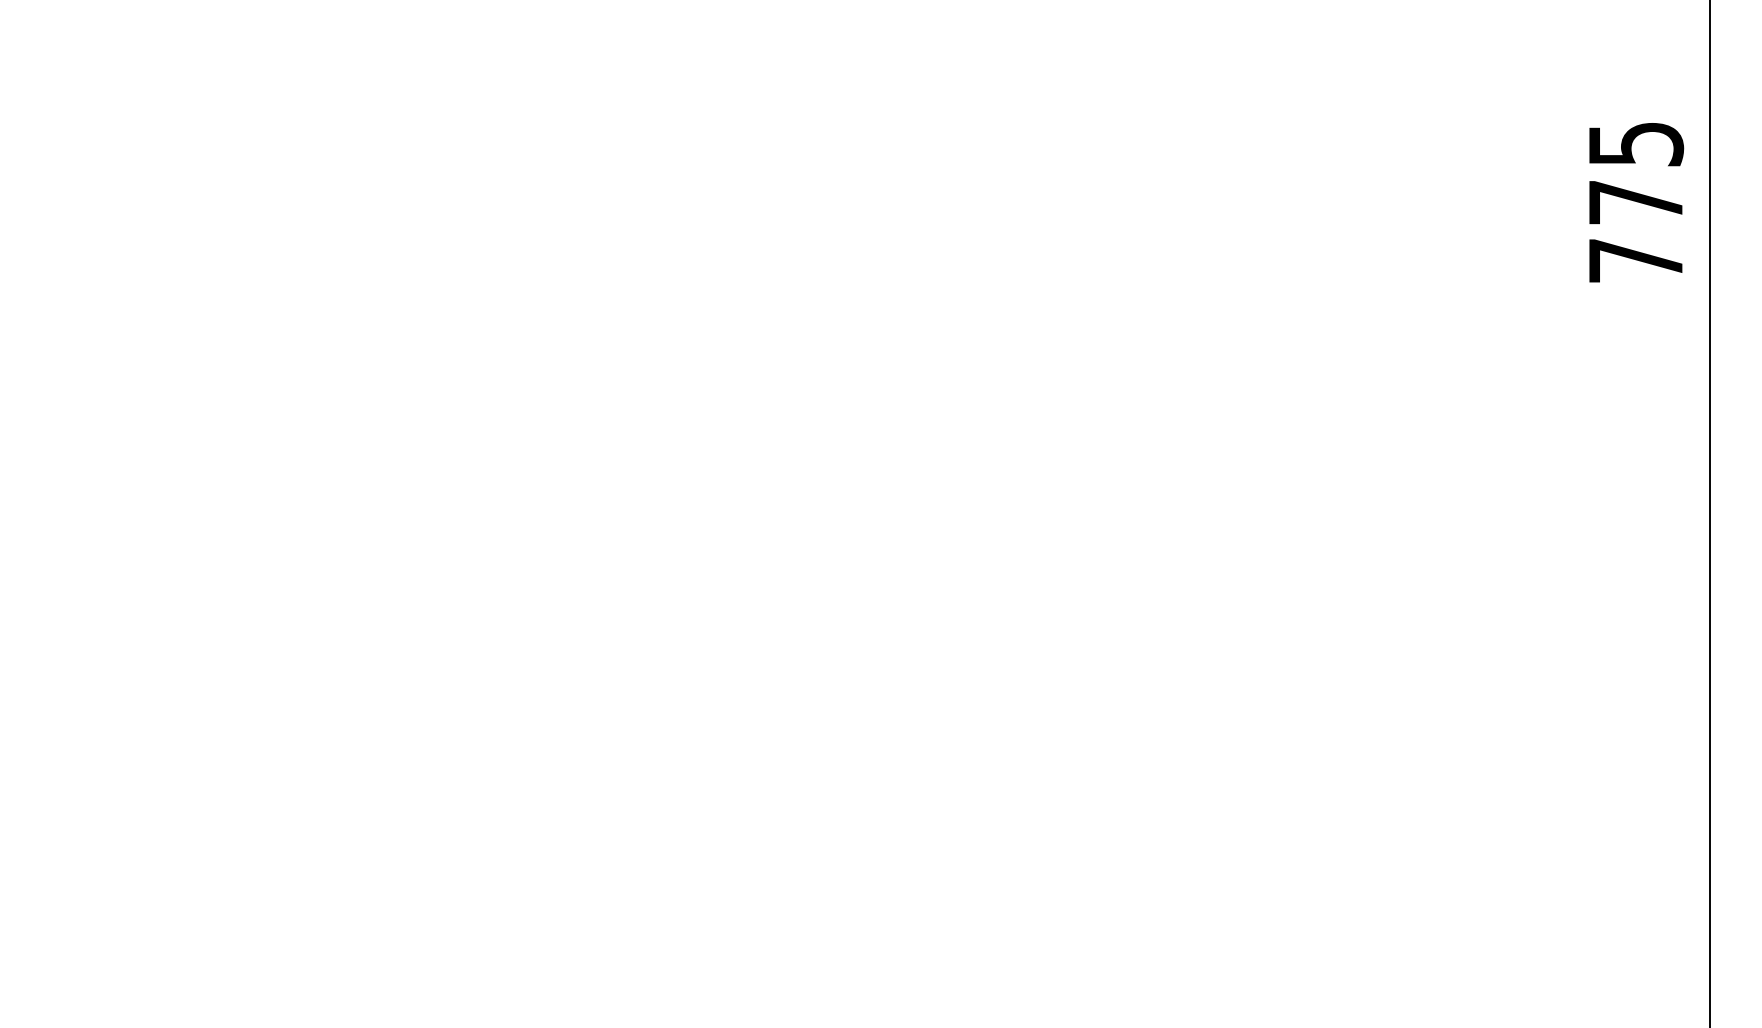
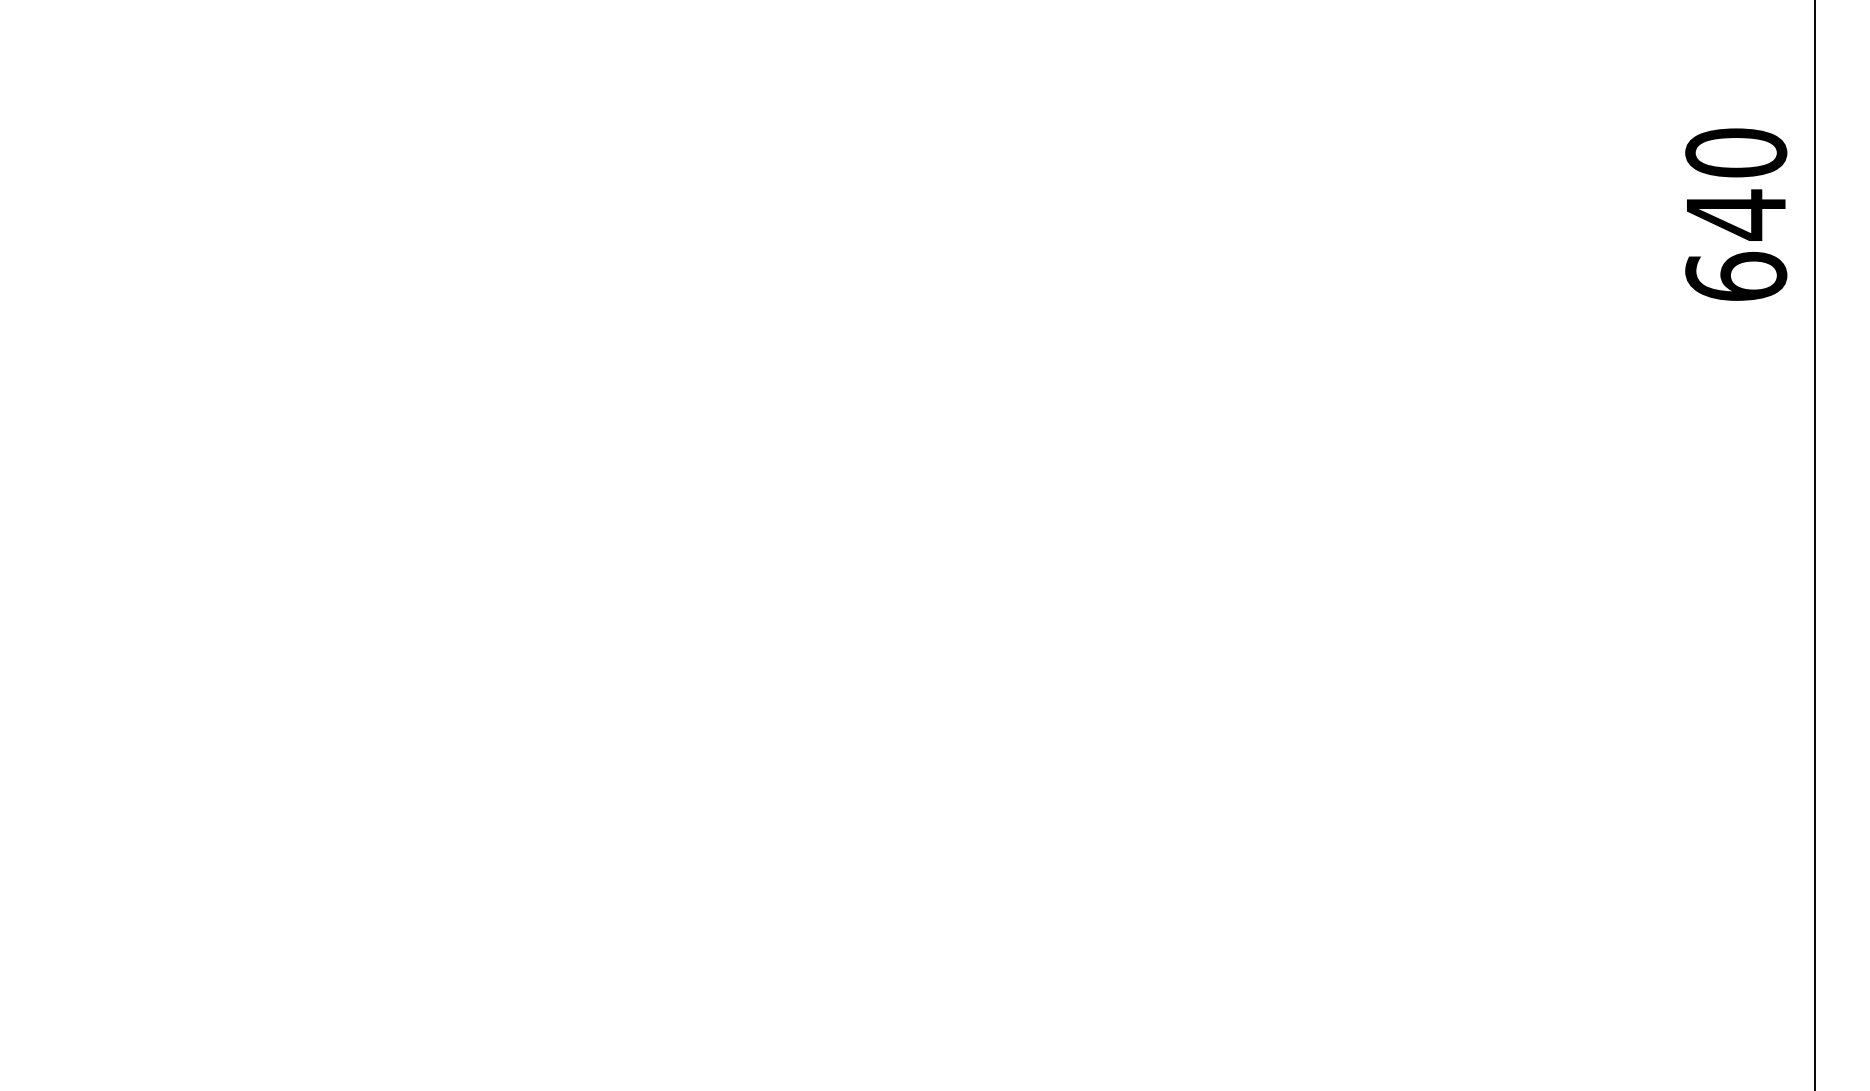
text: (1636, 202) -> (1736, 214), 775 -> 640

